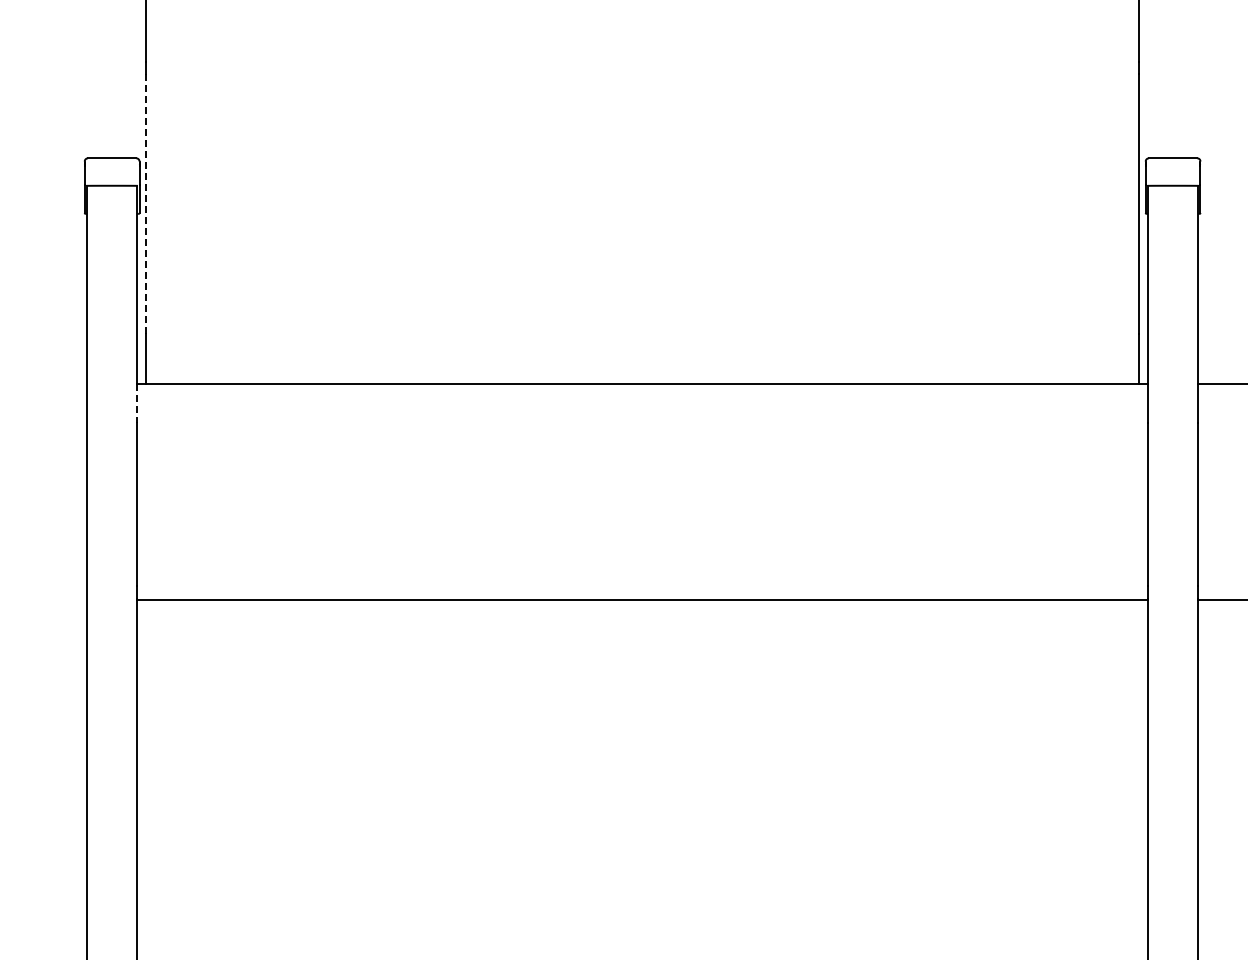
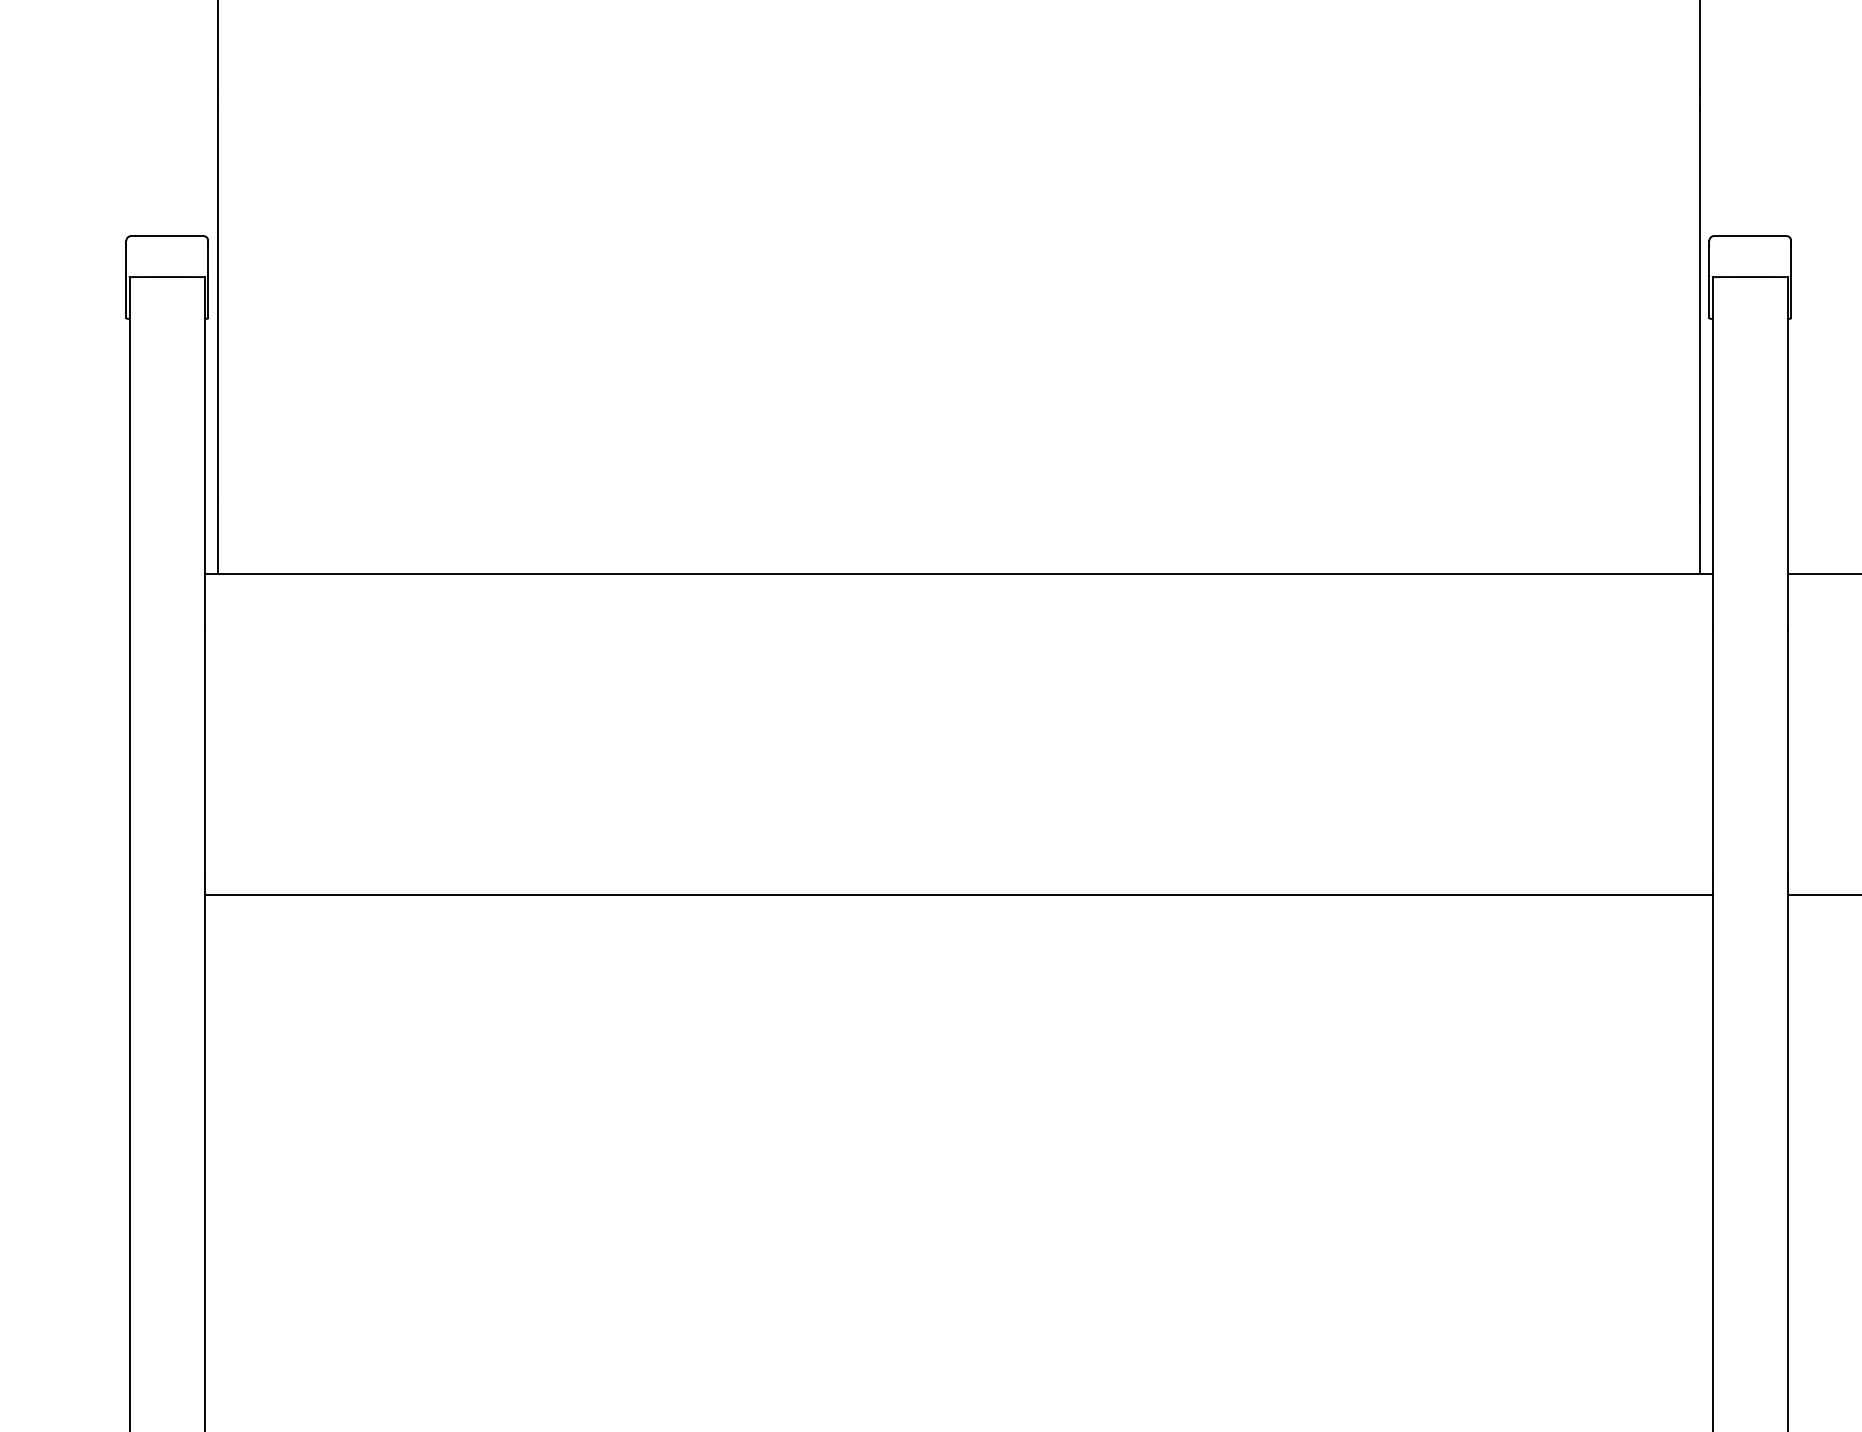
line: (145, 204) -> (217, 304), dashed -> solid
line: (137, 404) -> (205, 603), dashed -> solid

